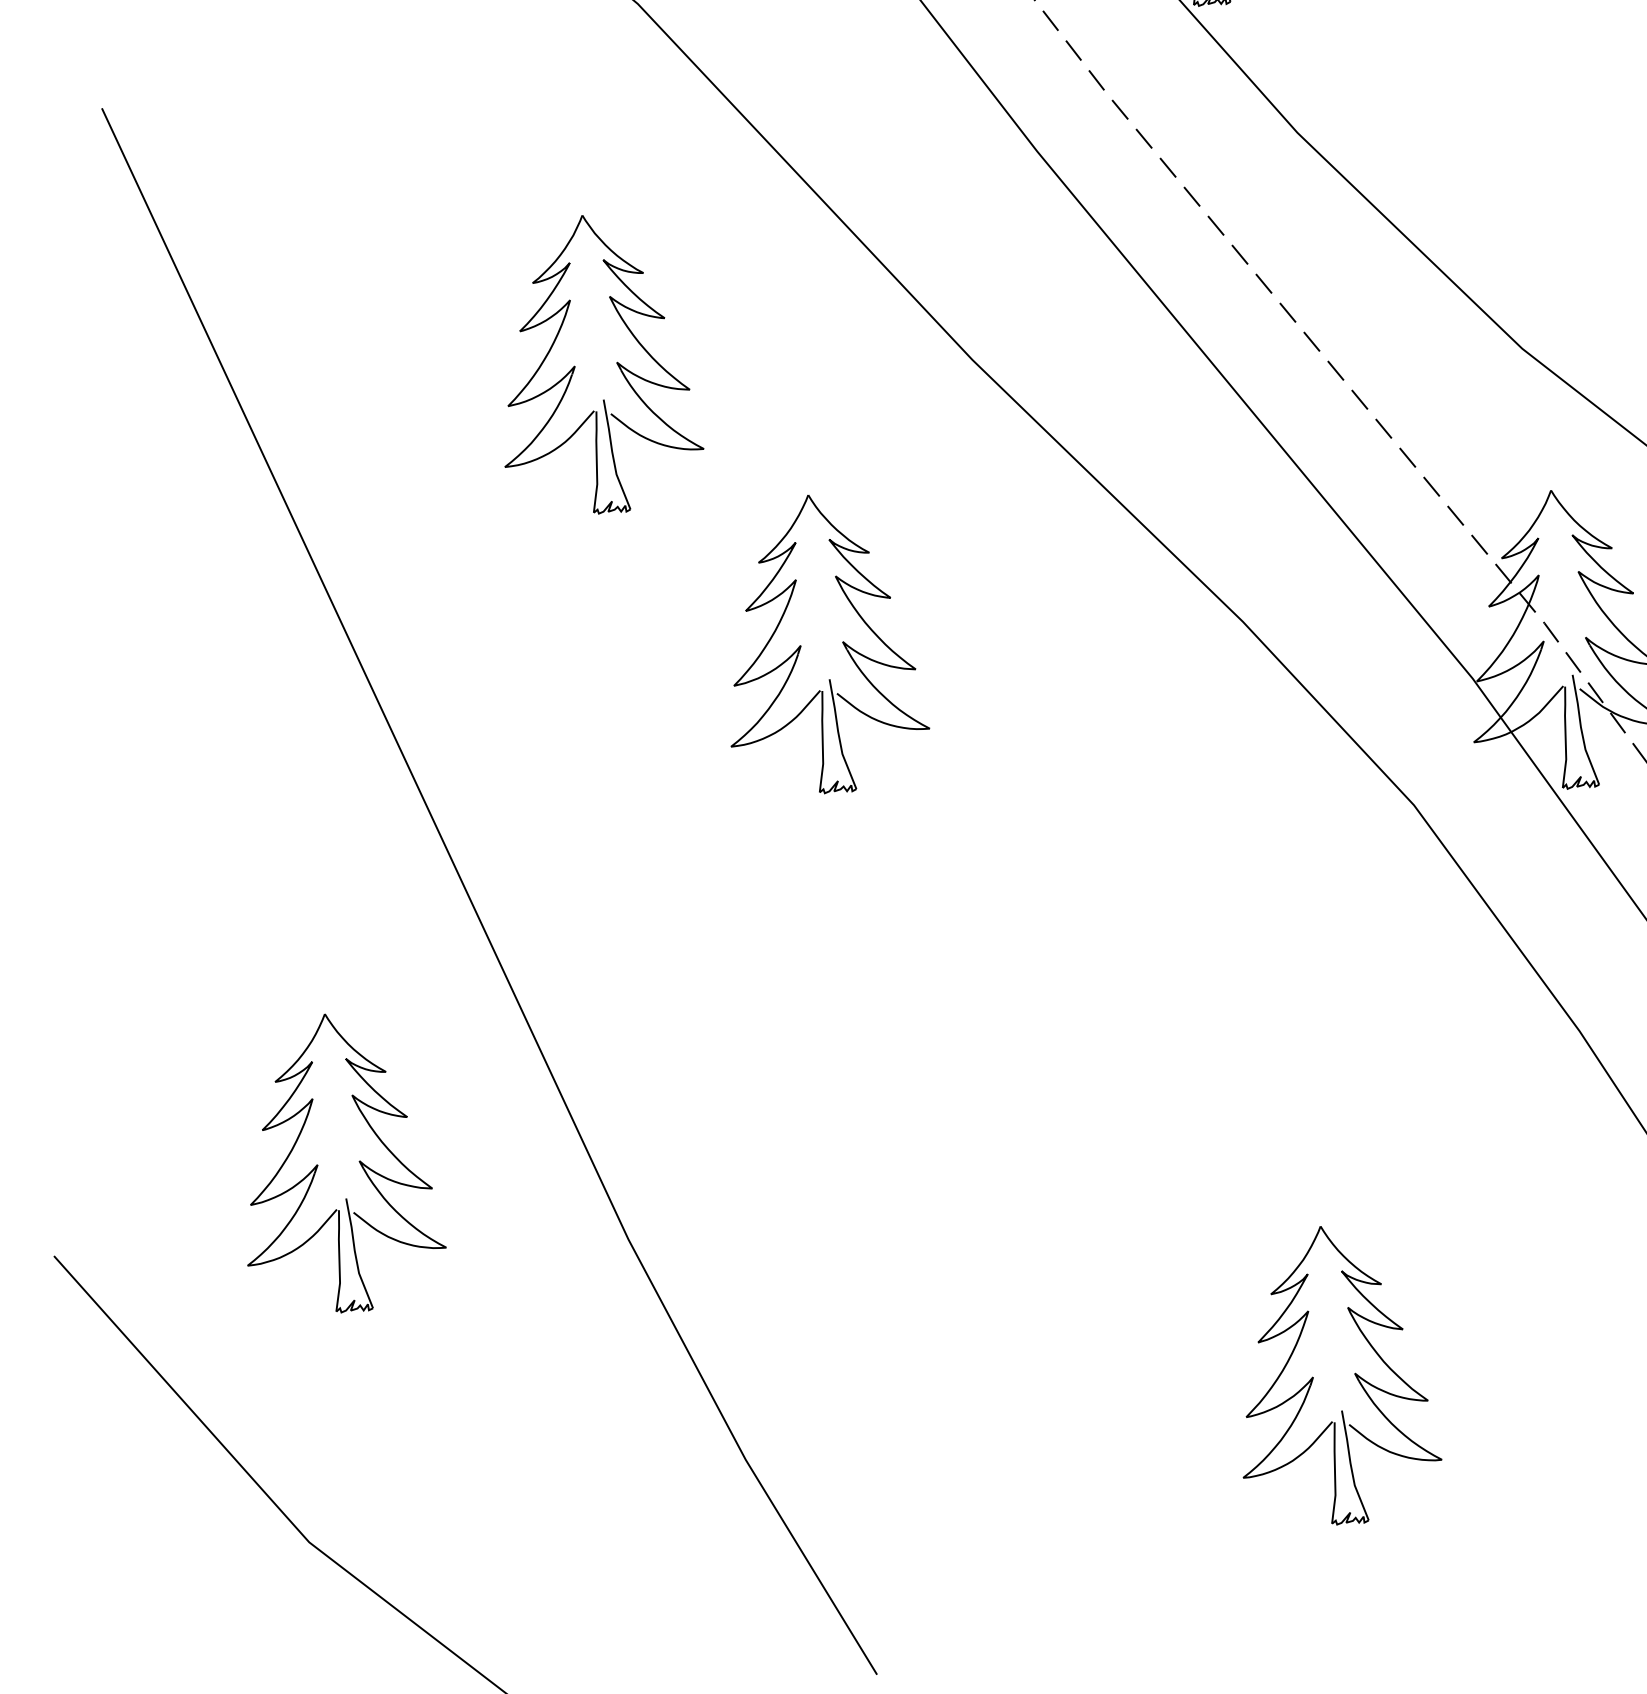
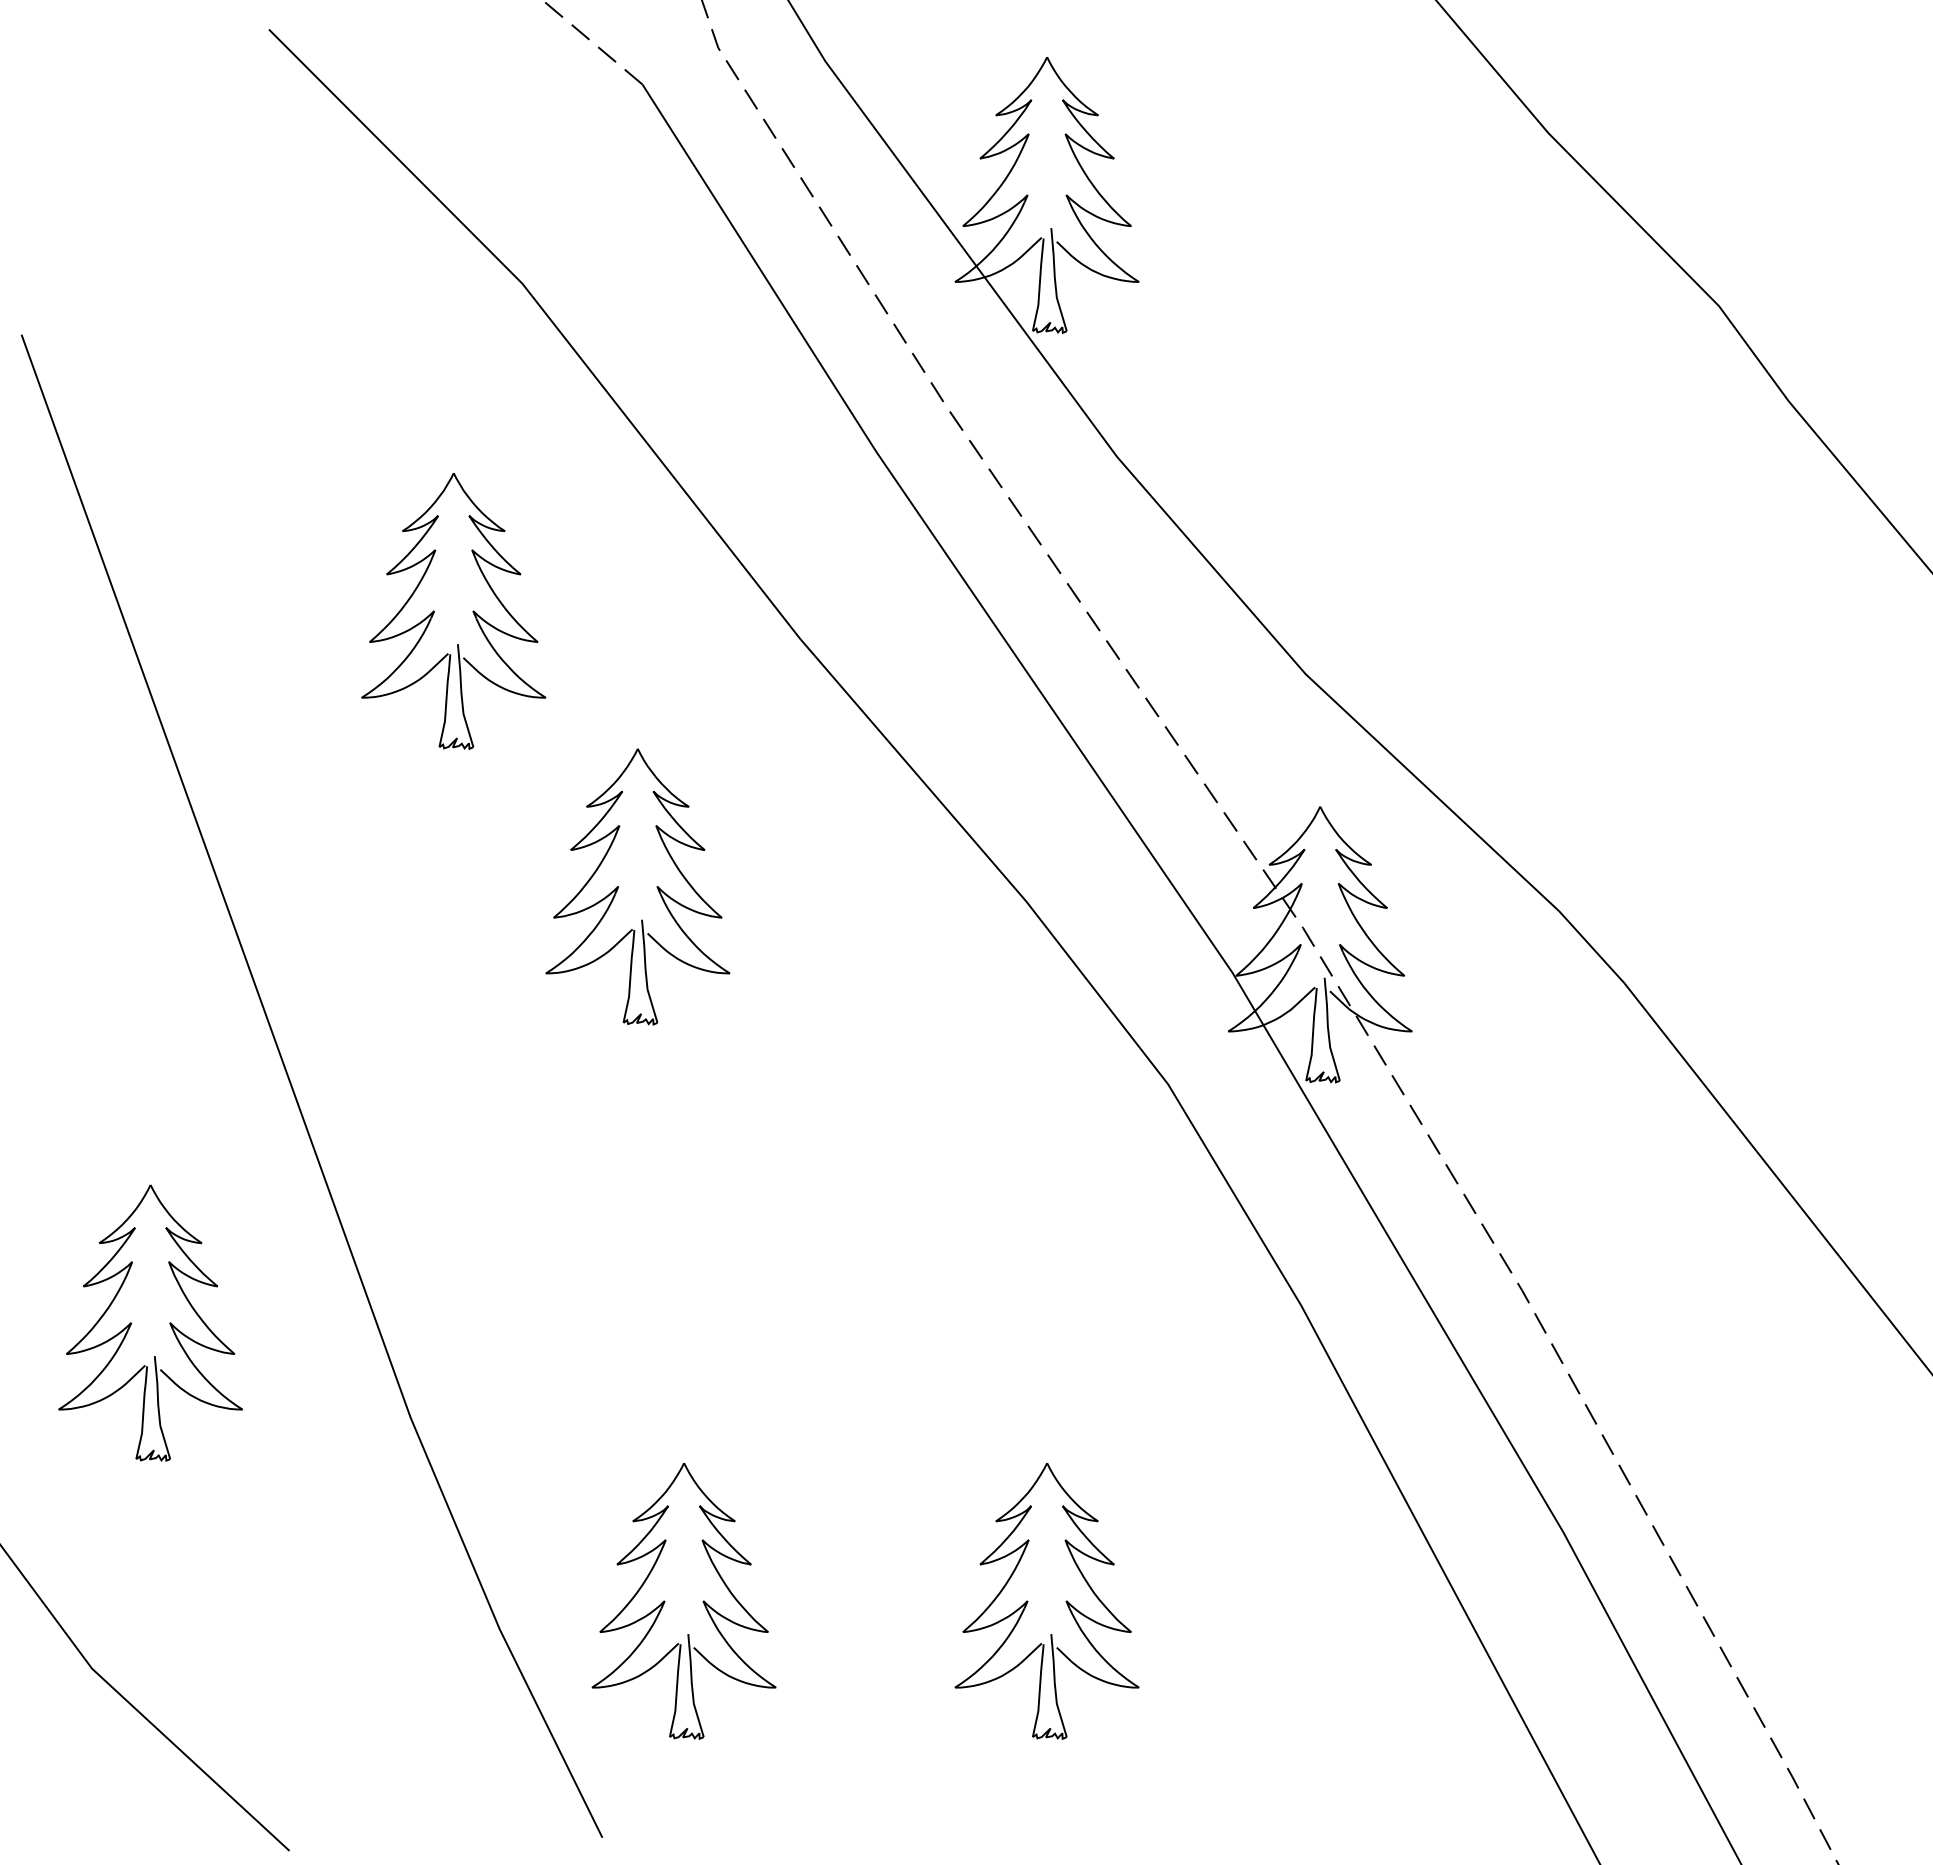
part: (921, 1413) -> (665, 1601), added

